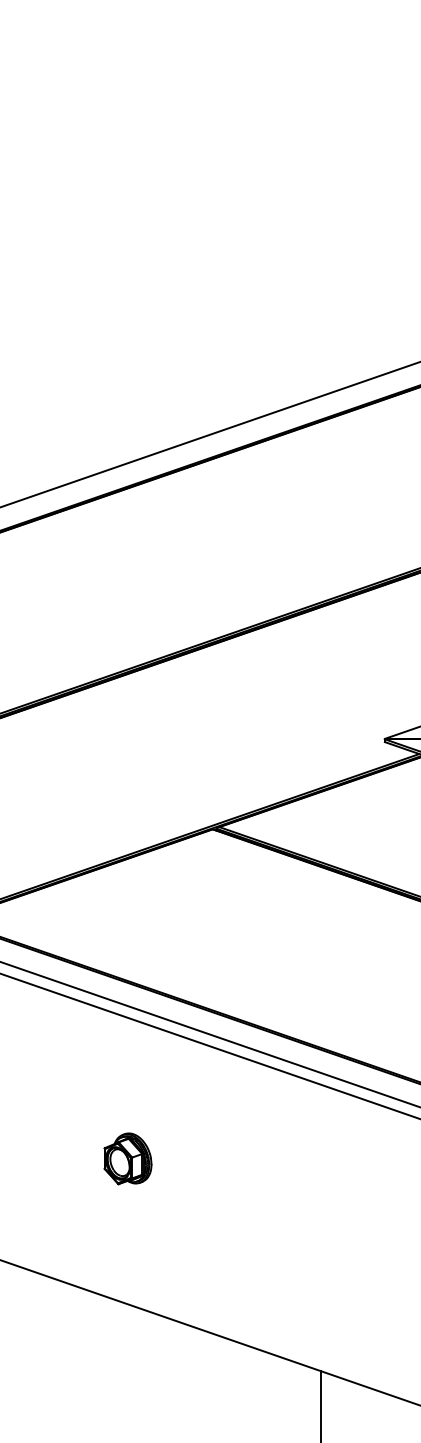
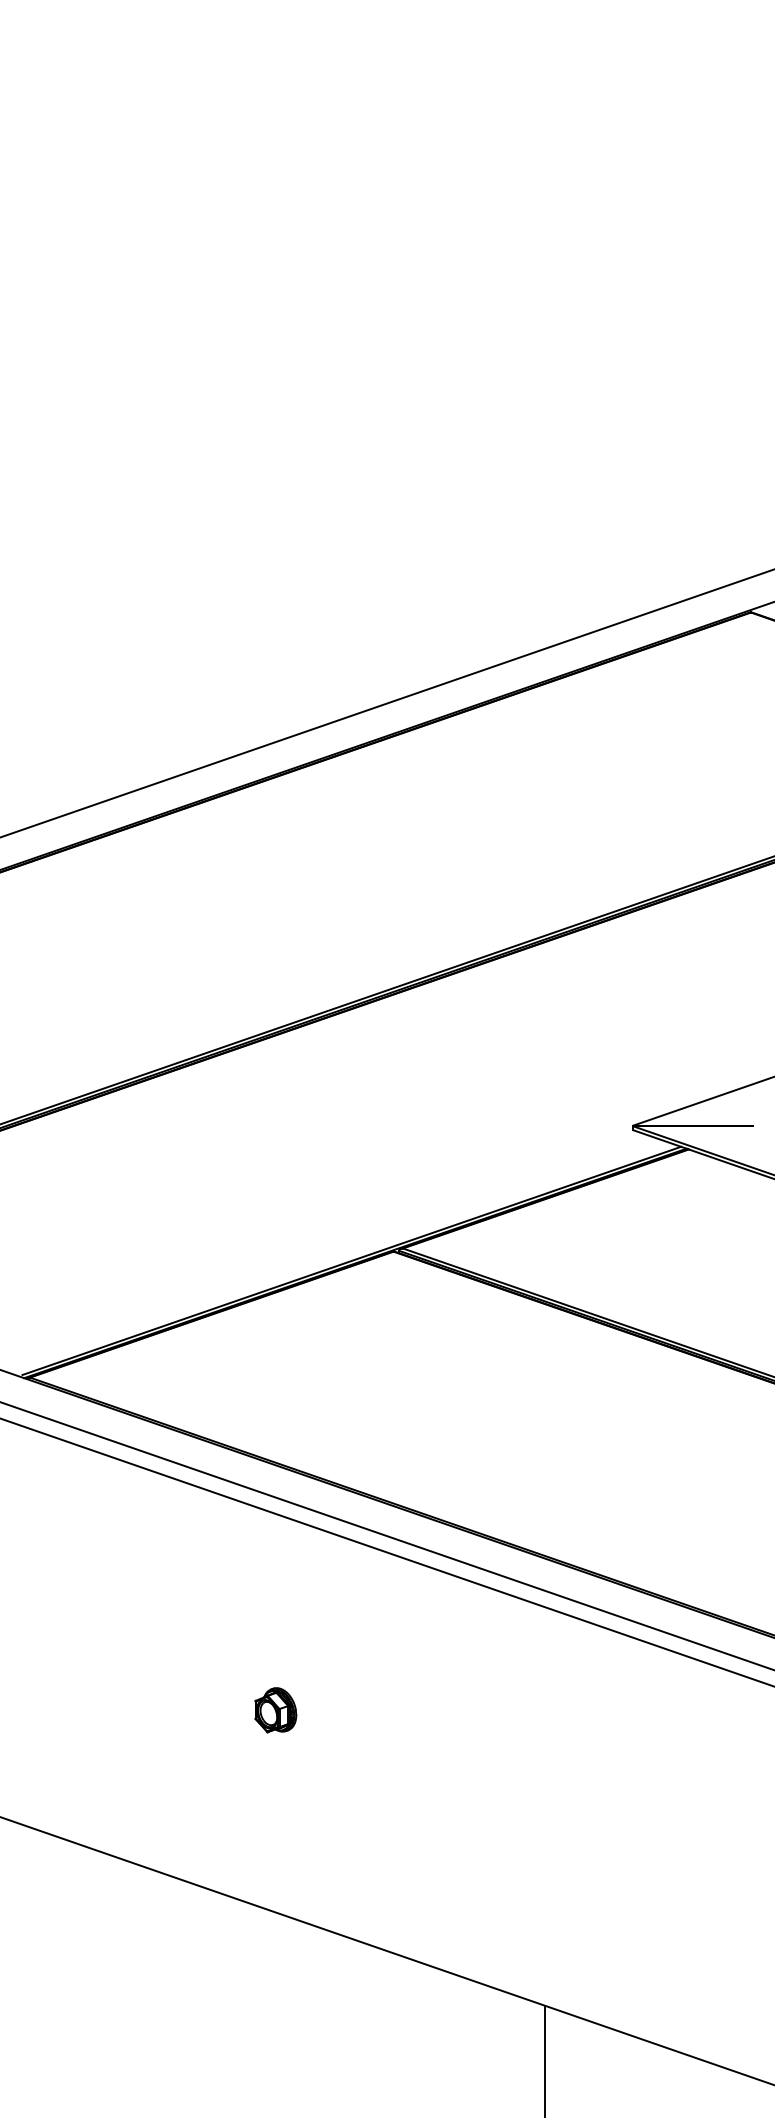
part: (127, 1159) -> (275, 1710), size x0.62

